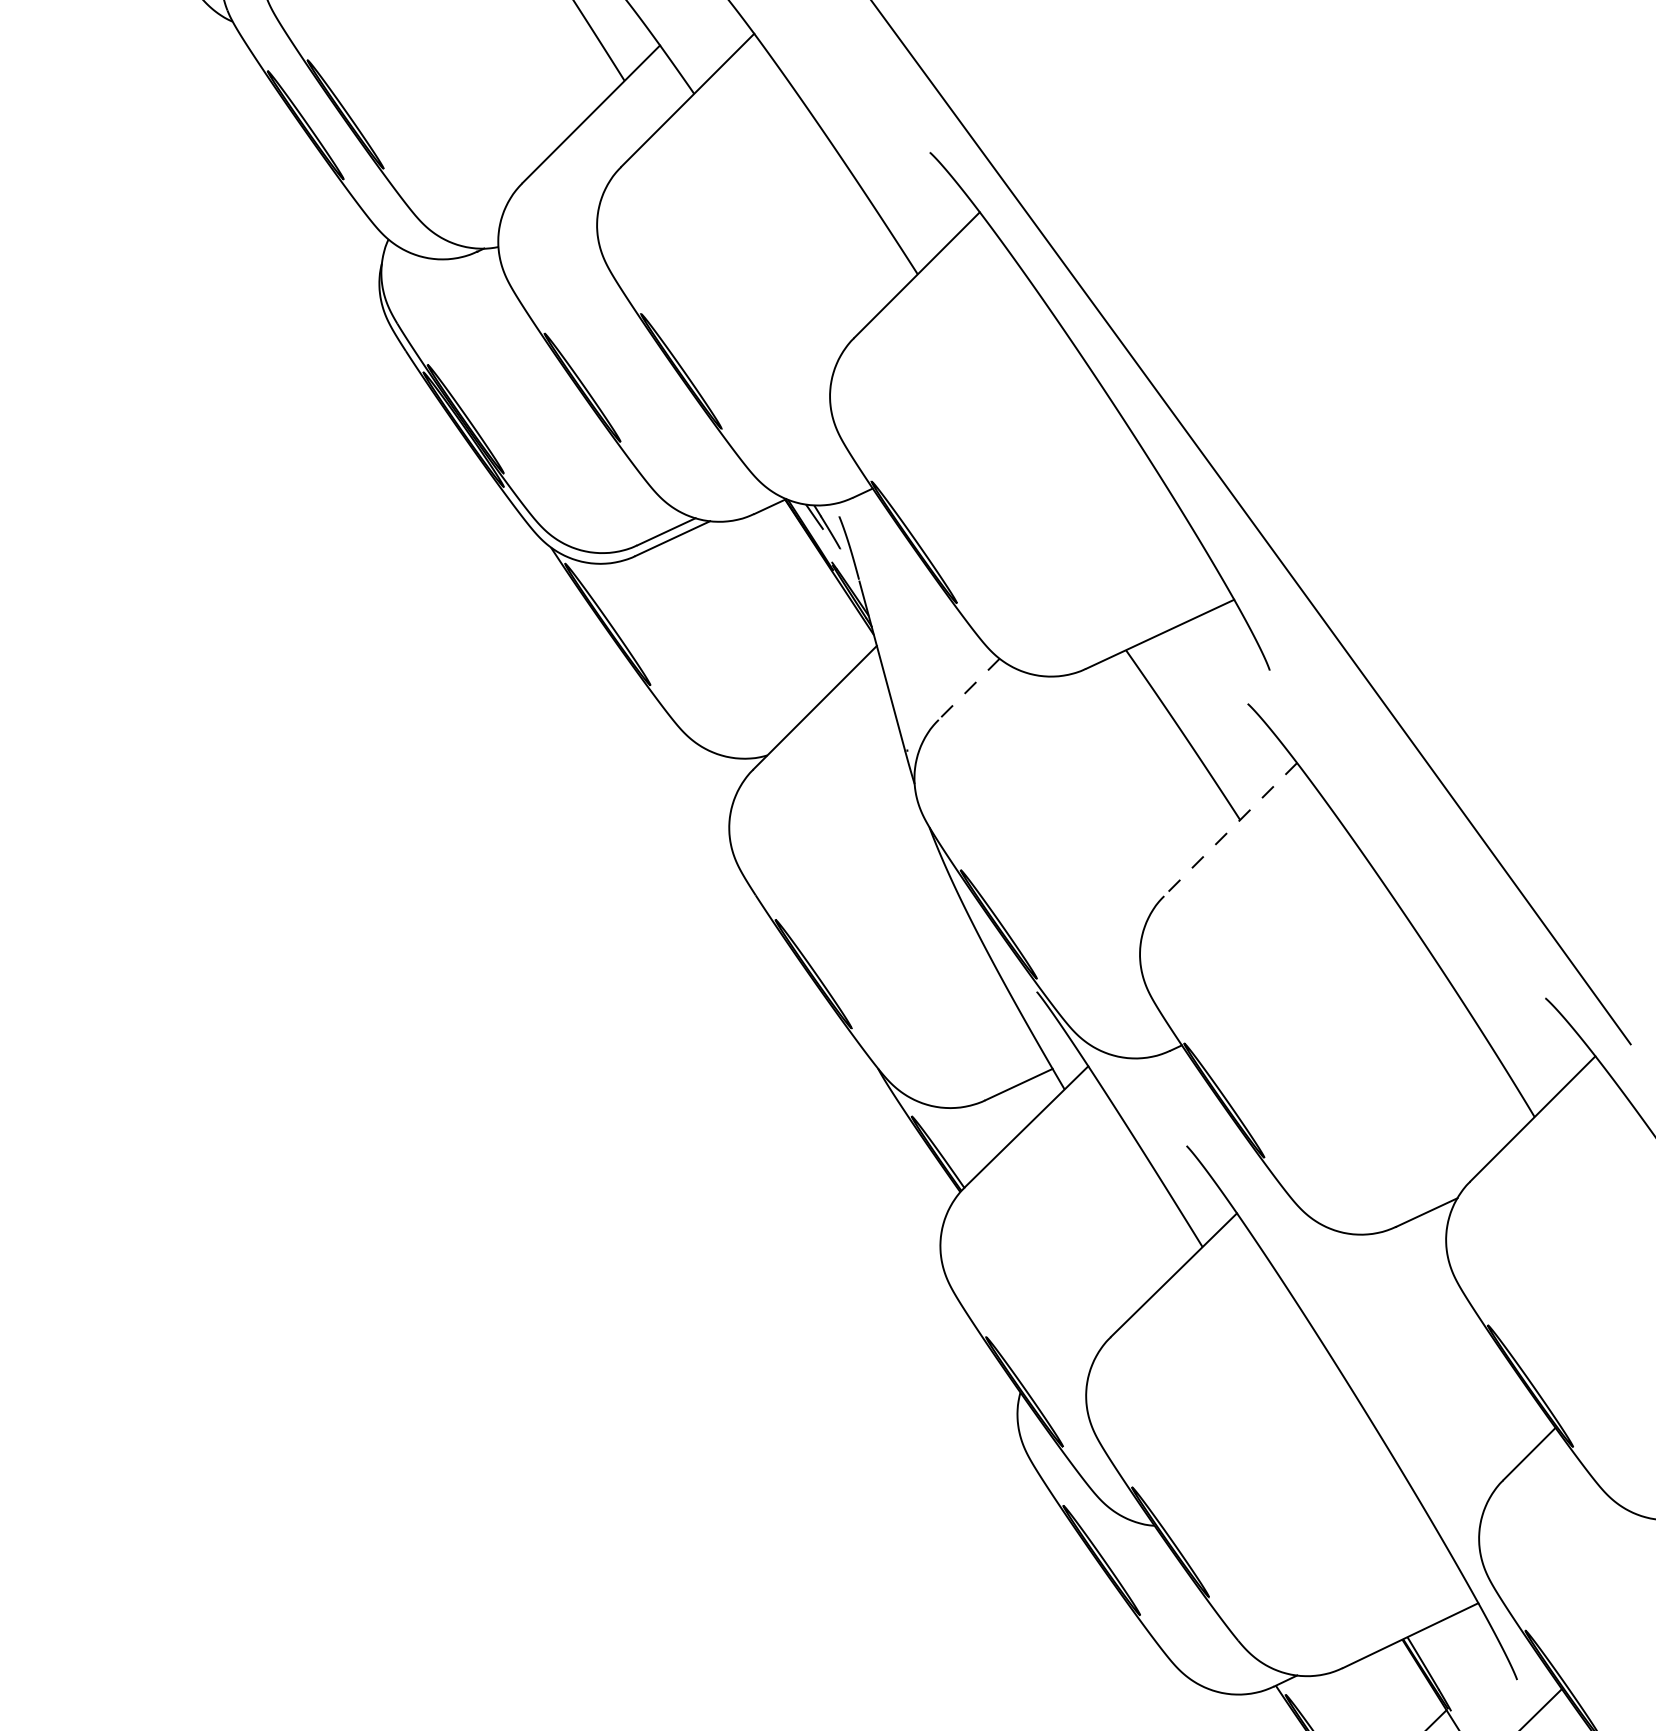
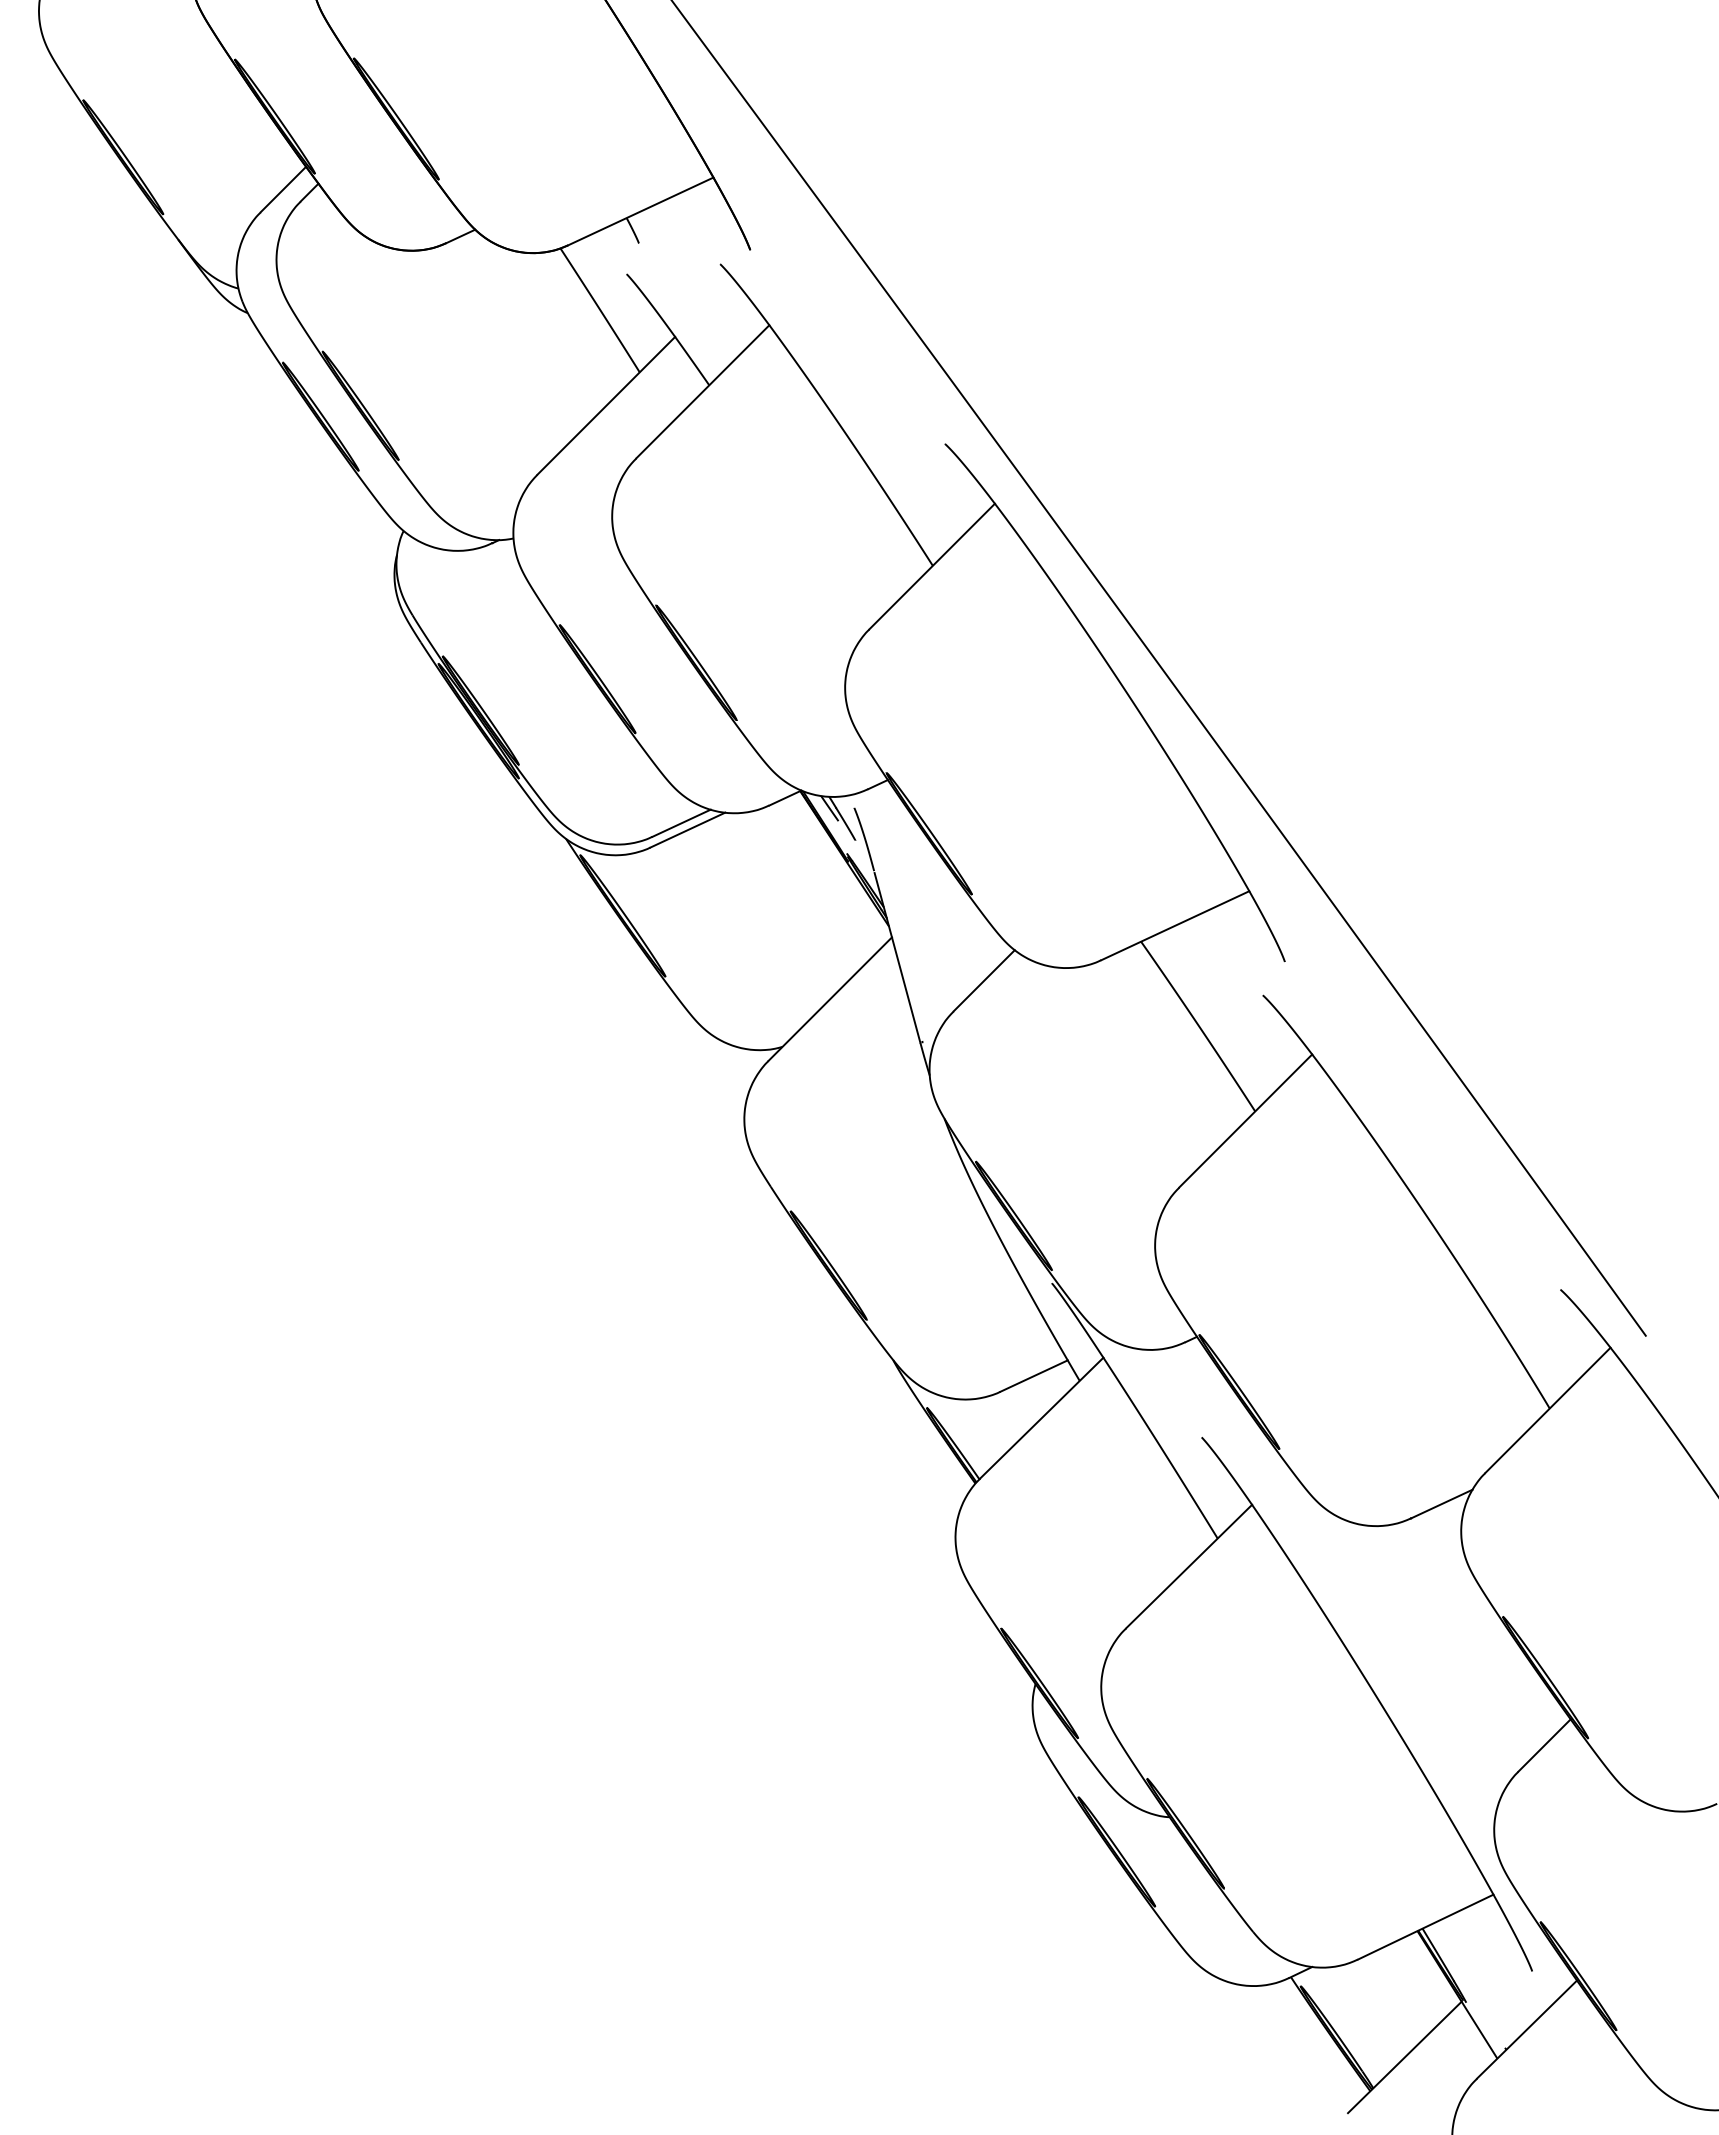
line: (968, 690) -> (983, 981), dashed -> solid
line: (1230, 829) -> (1245, 1120), dashed -> solid

